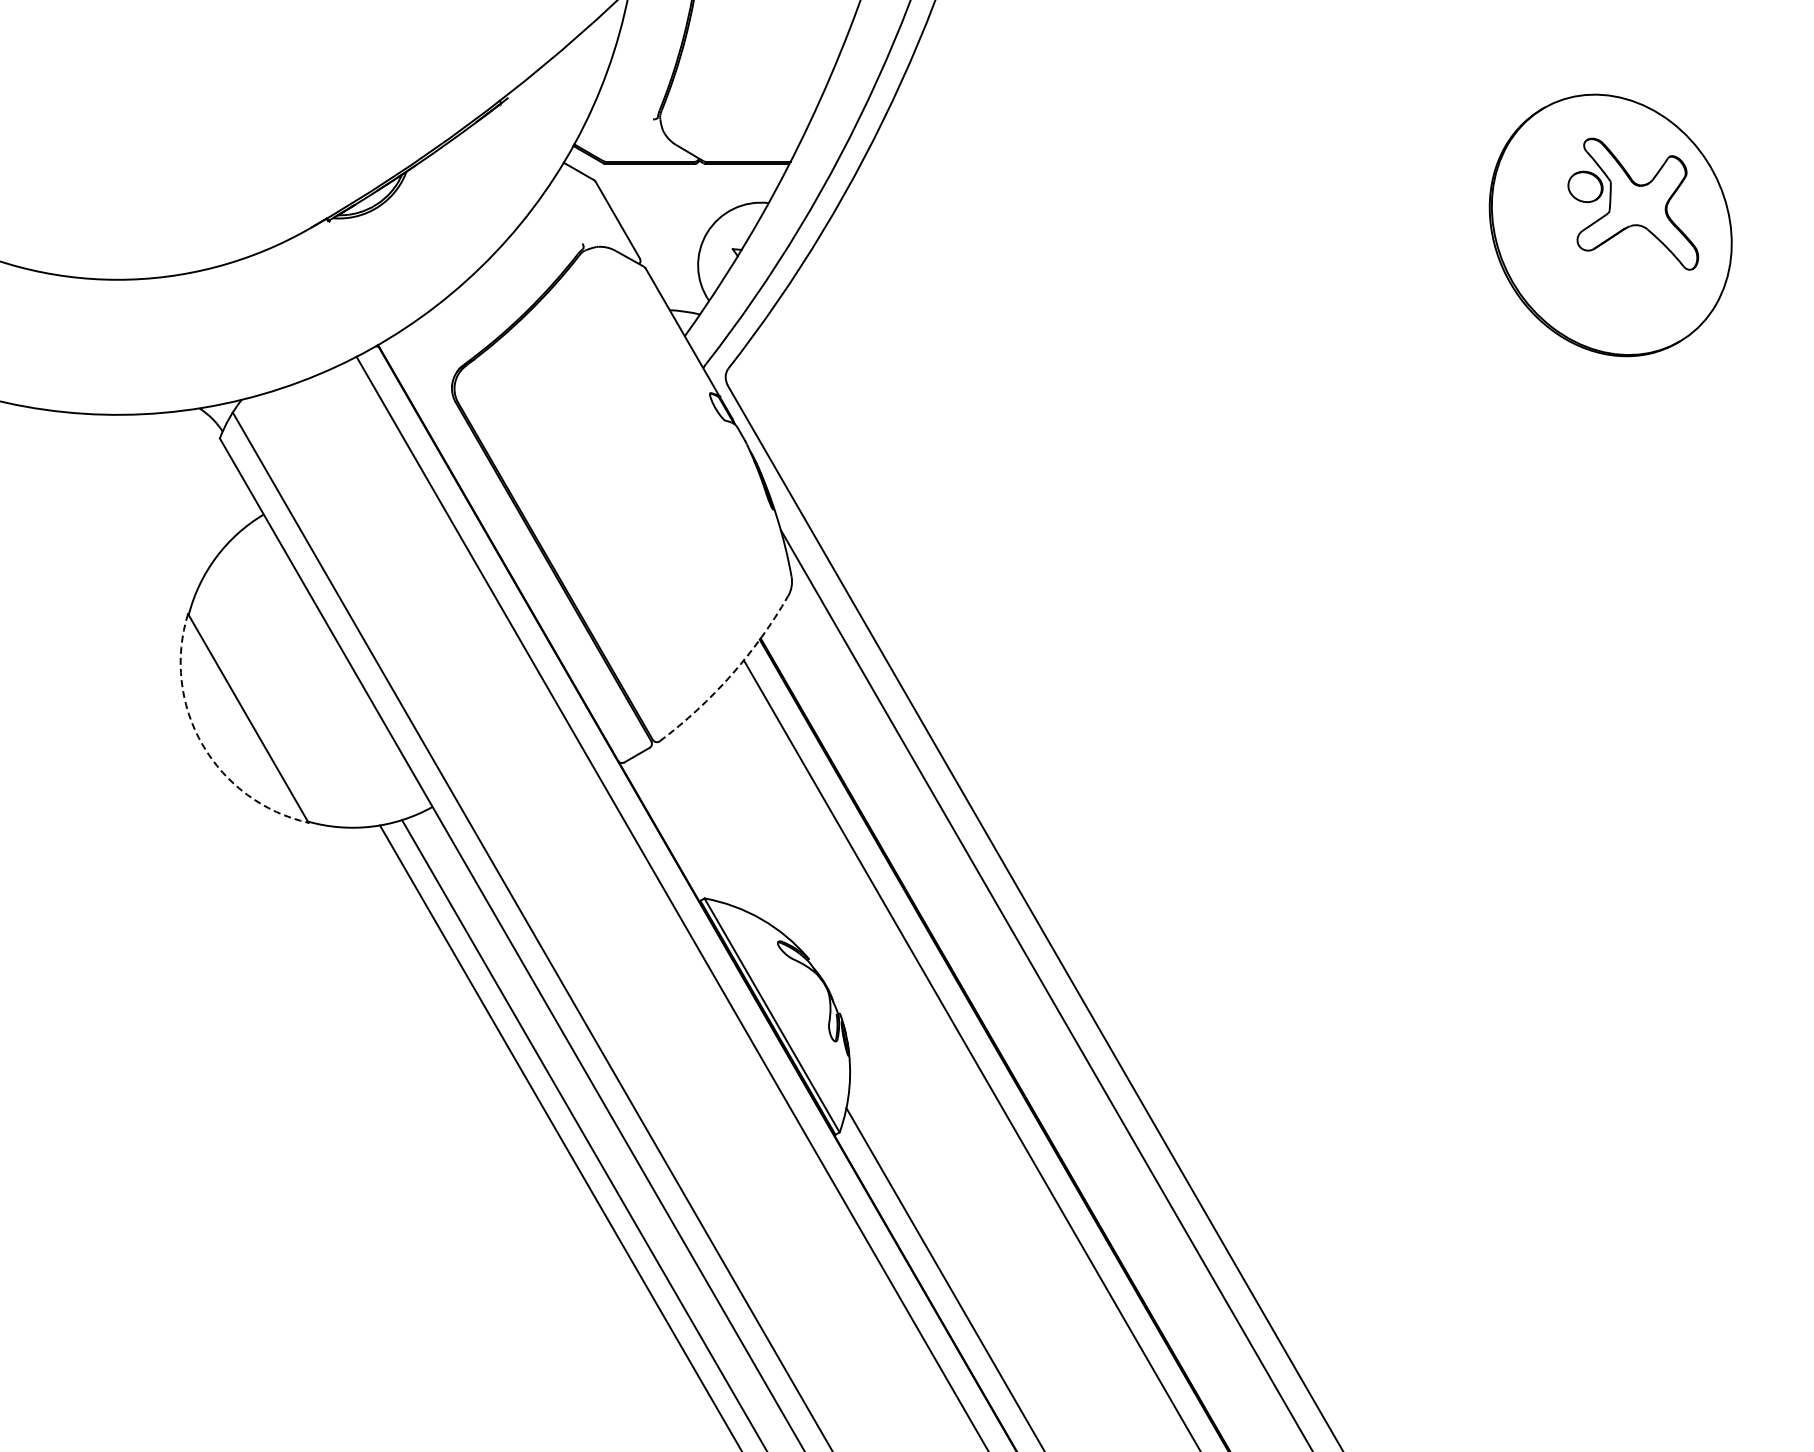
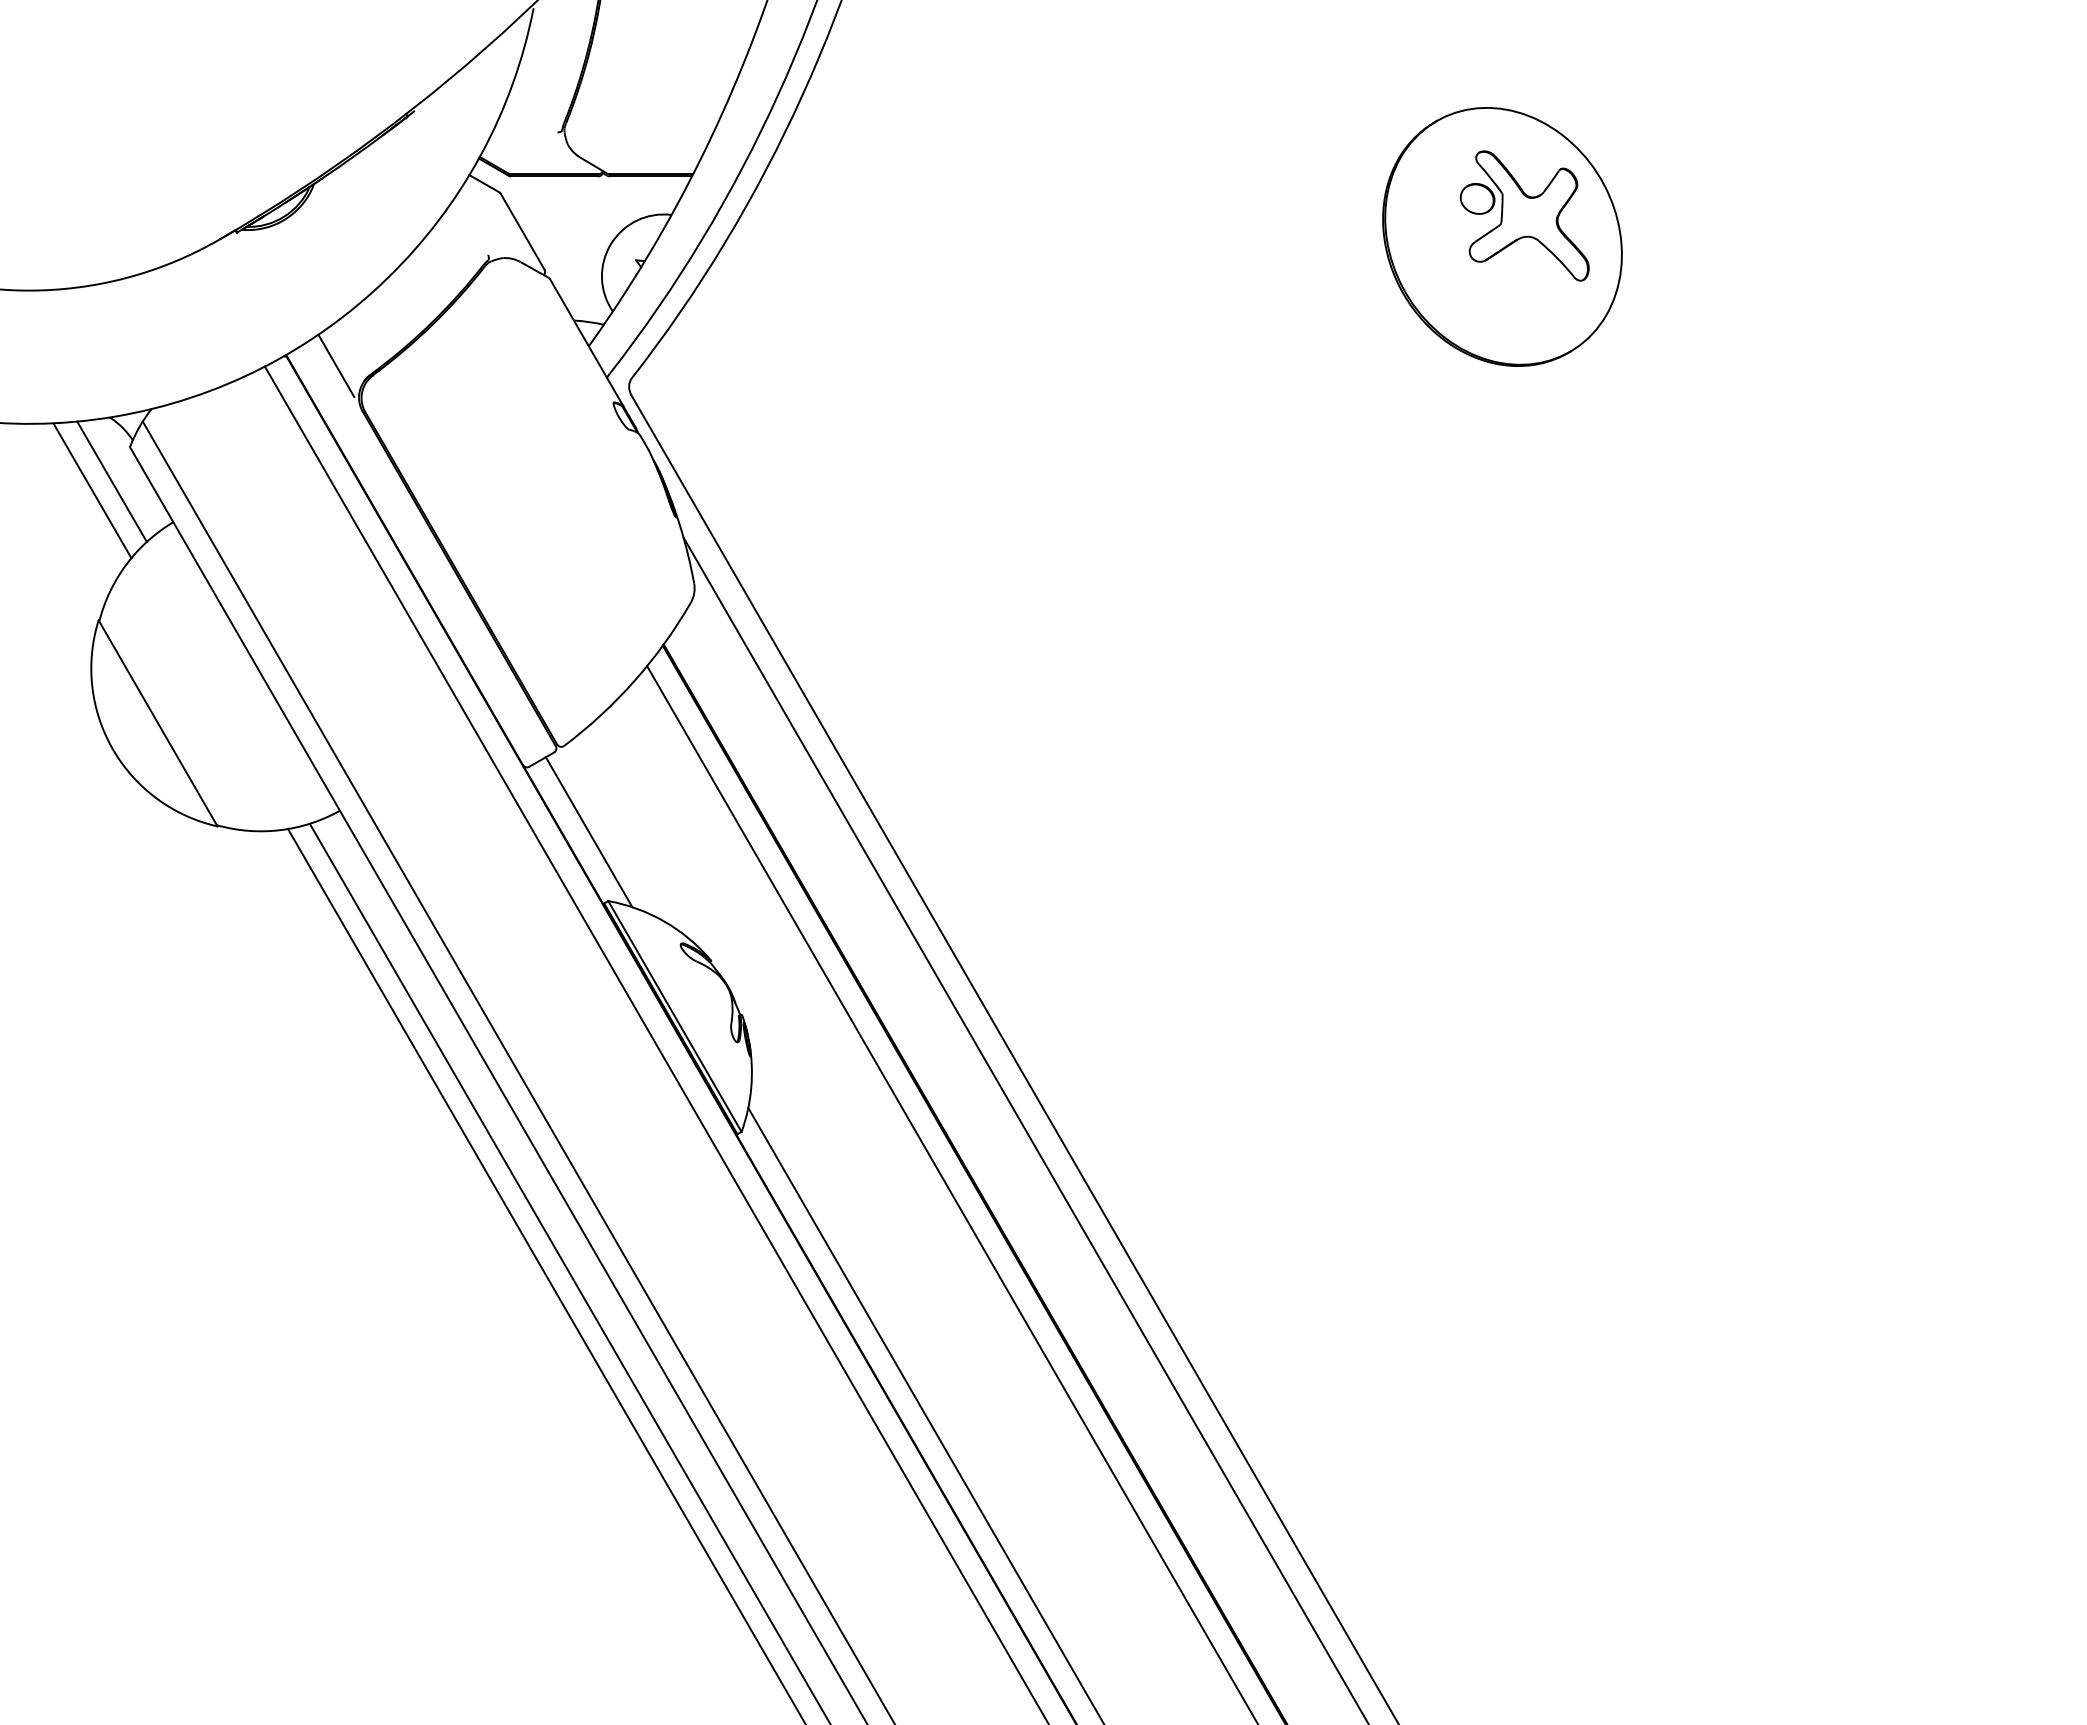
line: (429, 355) -> (336, 365), added
line: (201, 473) -> (111, 481), added
line: (181, 483) -> (92, 491), added
arc: (731, 674) -> (634, 680), dashed -> solid
arc: (202, 744) -> (112, 749), dashed -> solid
line: (684, 828) -> (588, 832), added

